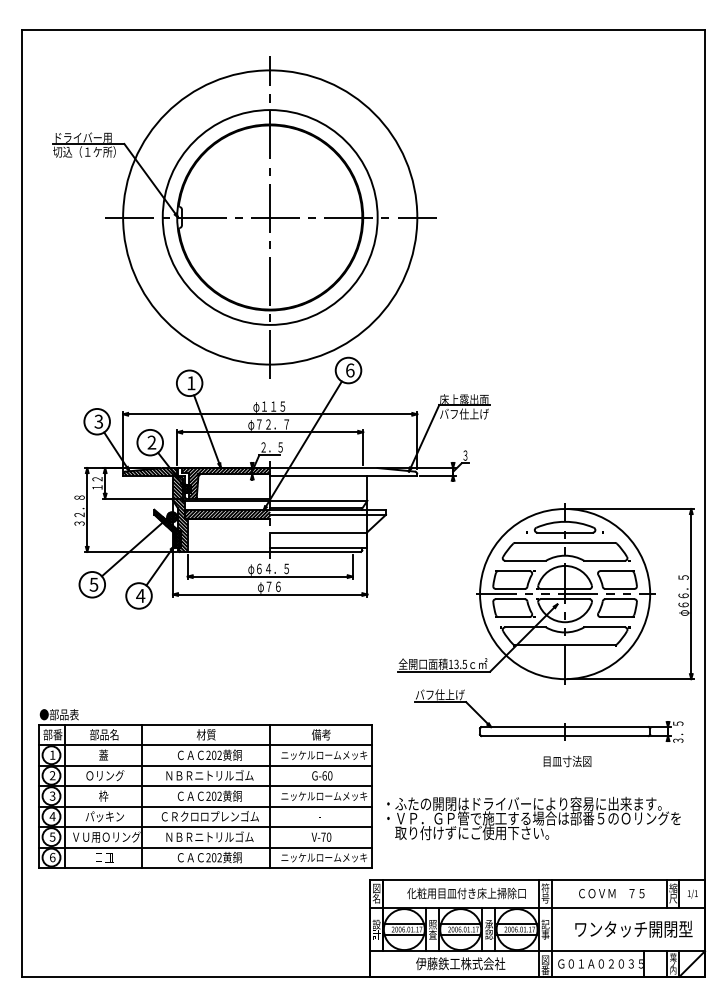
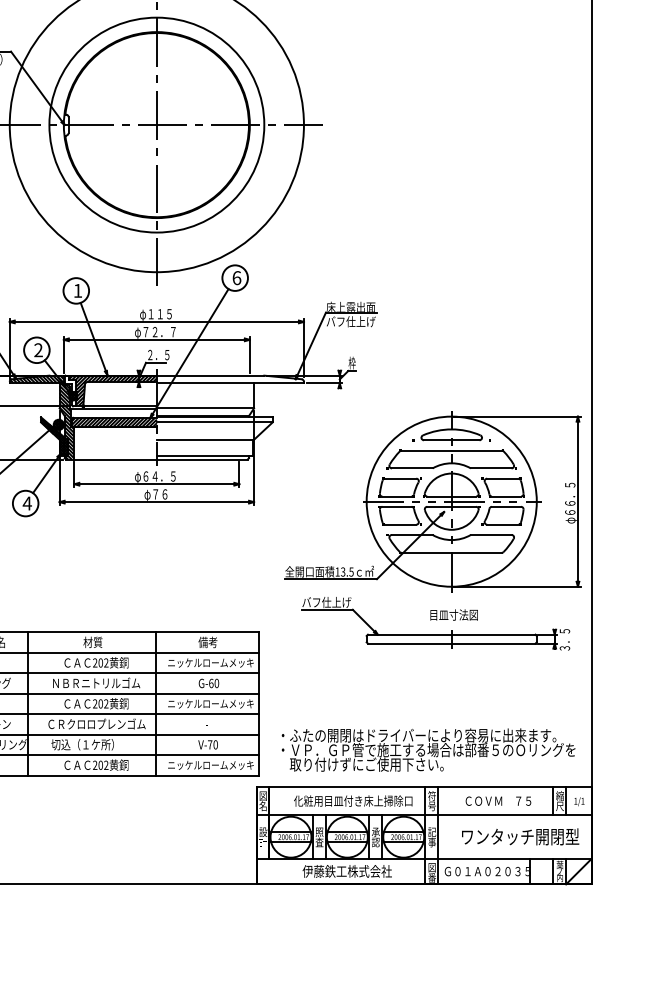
text: (465, 455) -> (352, 363), ３ -> 枠
text: (567, 761) -> (454, 615), moved
text: (533, 818) -> (428, 750), moved
text: (208, 836) -> (95, 744), ＮＢＲニトリルゴム -> 切込（１ケ所）

